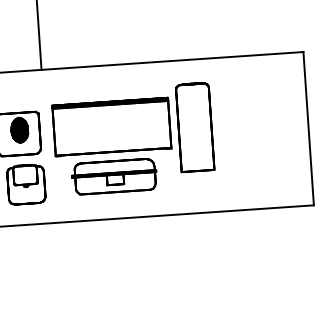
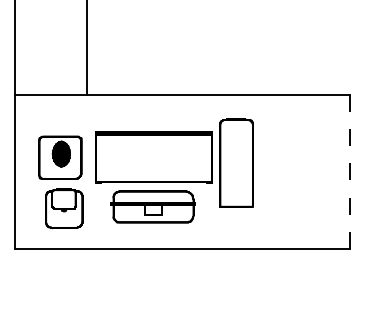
line: (308, 129) -> (349, 172), solid -> dashed

